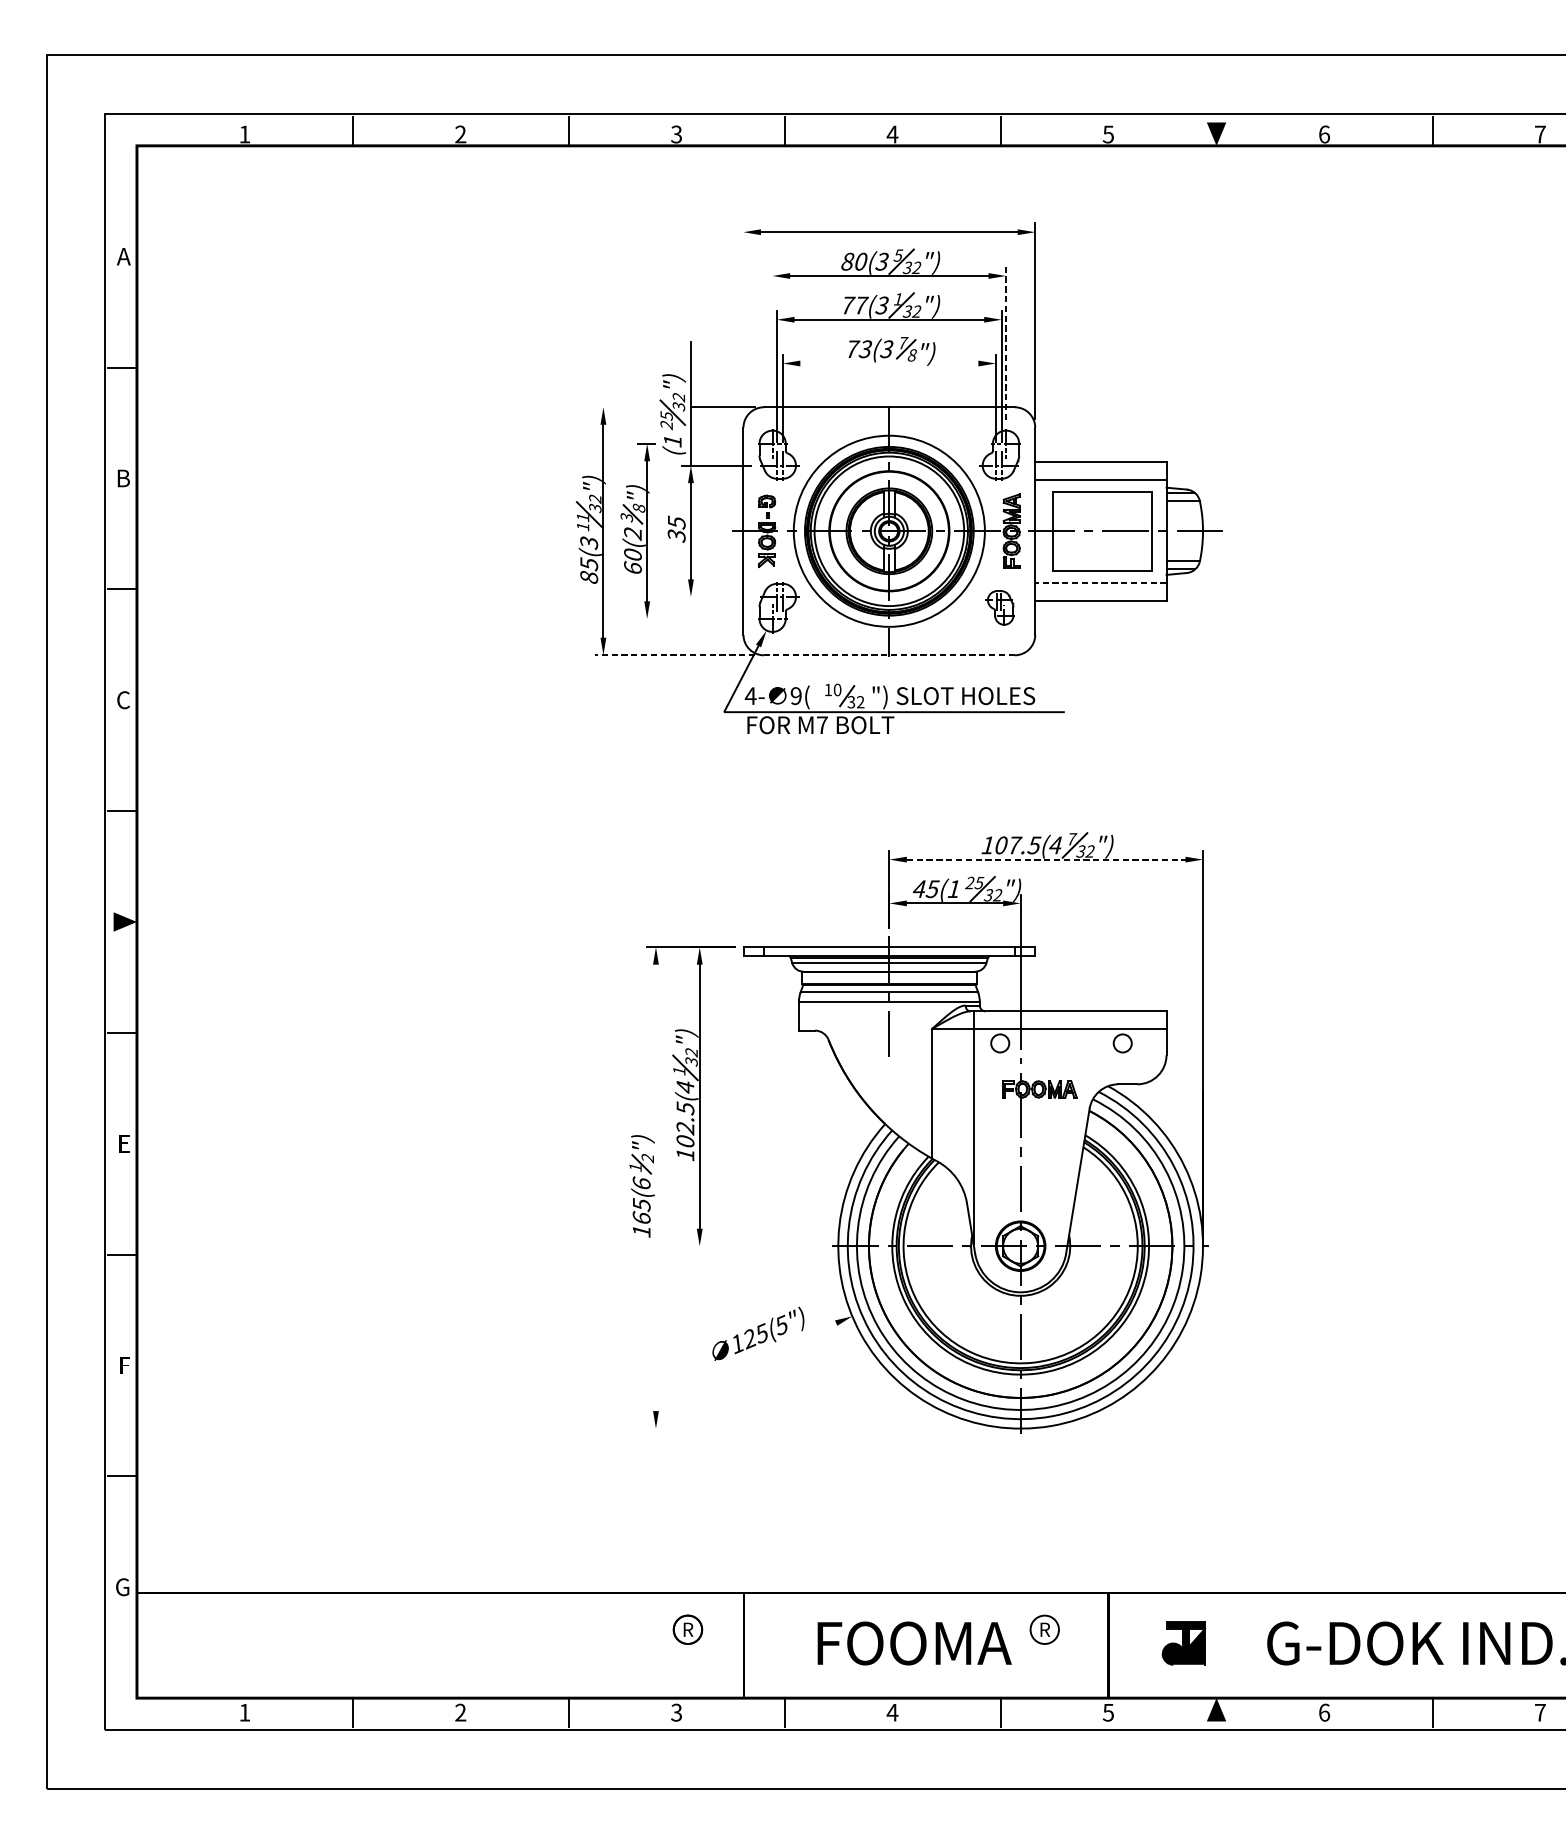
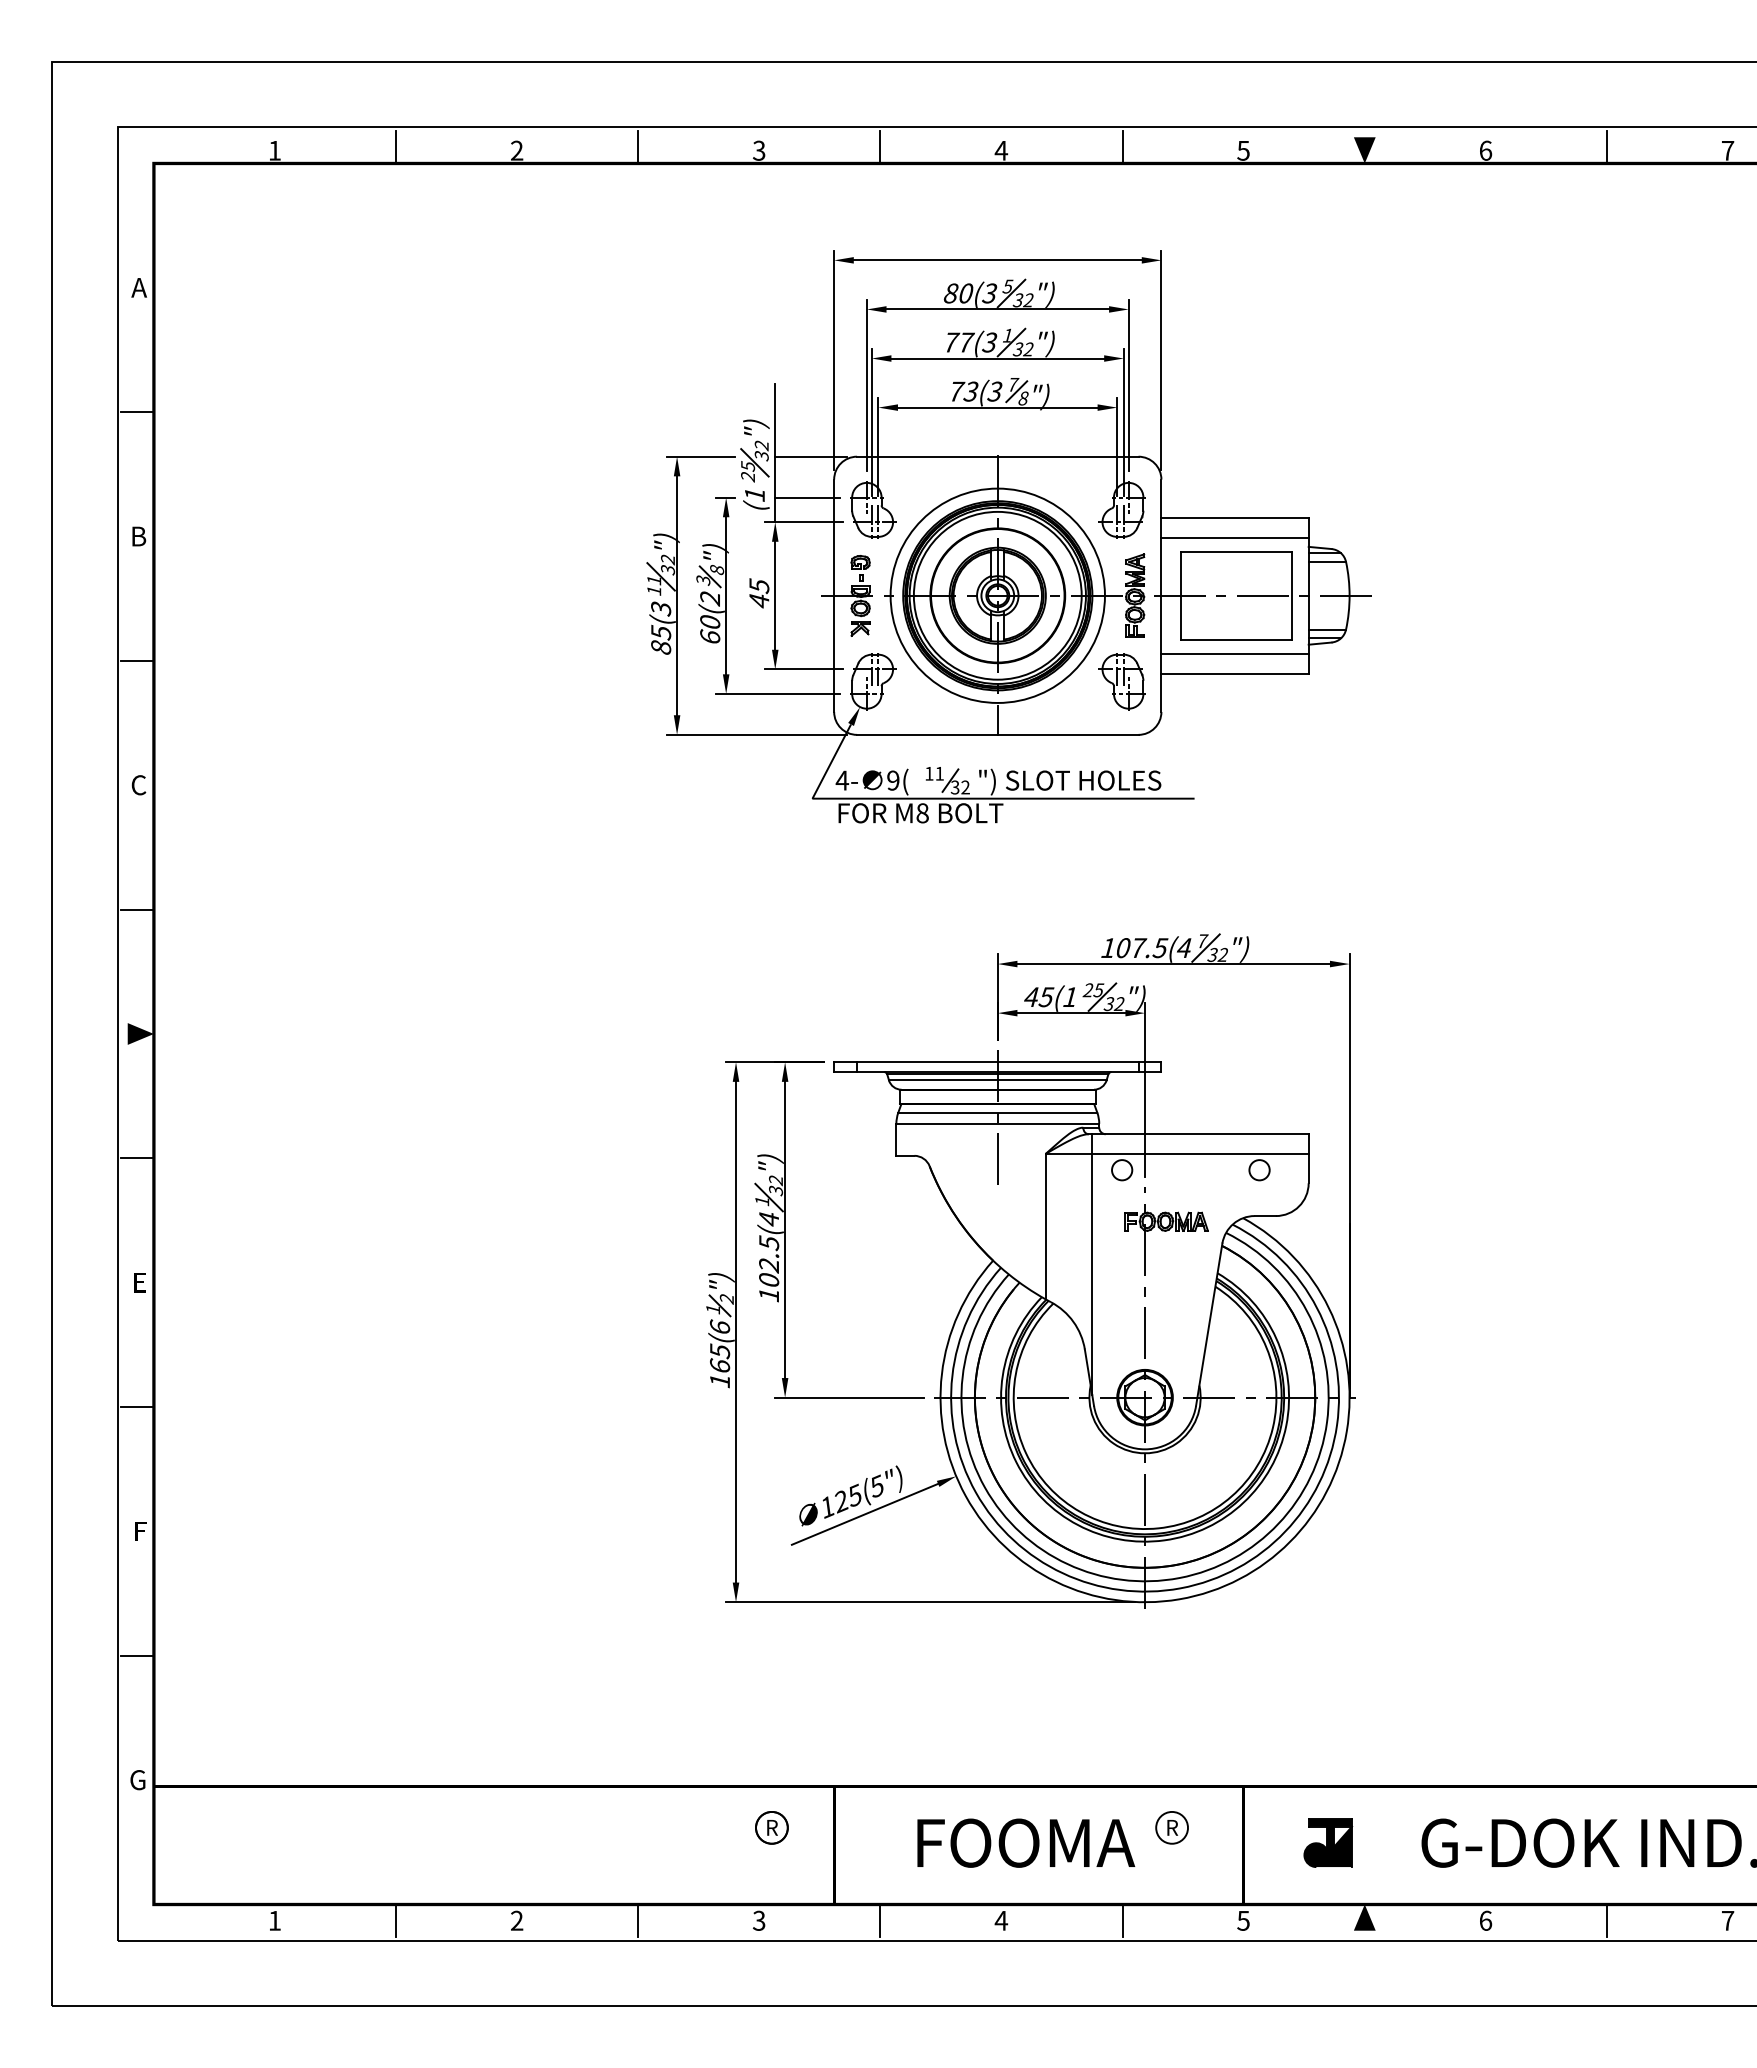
line: (743, 320) -> (834, 359), added
line: (772, 342) -> (866, 384), added
line: (1005, 343) -> (1128, 385), dashed -> solid
line: (889, 363) -> (997, 407), added
line: (624, 407) -> (700, 456), added
line: (719, 443) -> (807, 497), added
text: (676, 535) -> (759, 600), 35 -> 45
line: (1101, 582) -> (1235, 653), dashed -> solid
line: (716, 597) -> (803, 669), added
part: (999, 607) -> (1121, 681), size x1.43
line: (693, 618) -> (778, 693), added
line: (675, 654) -> (757, 734), dashed -> solid
line: (889, 654) -> (997, 734), dashed -> solid
text: (837, 689) -> (939, 773), 10 -> 11
text: (822, 725) -> (922, 813), M7 -> M8
line: (1046, 860) -> (1174, 964), dashed -> solid
line: (656, 1187) -> (736, 1331), added
line: (757, 1246) -> (849, 1397), added
line: (770, 1349) -> (864, 1513), added
line: (829, 1428) -> (930, 1602), added

